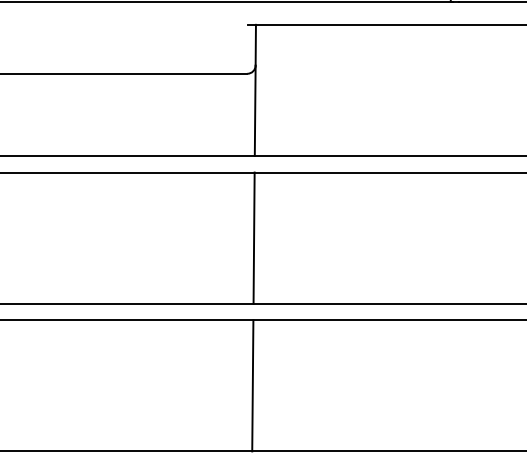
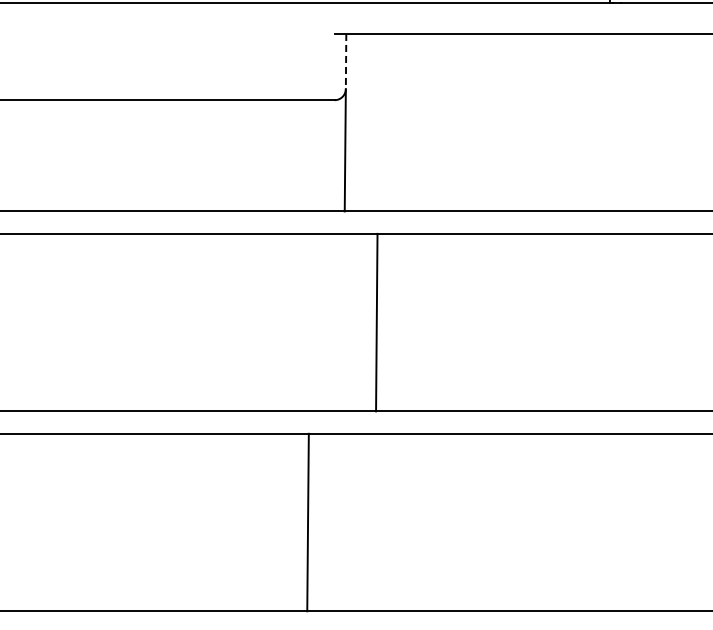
line: (256, 45) -> (346, 61), solid -> dashed
line: (253, 238) -> (376, 322), moved
line: (252, 385) -> (307, 522), moved

